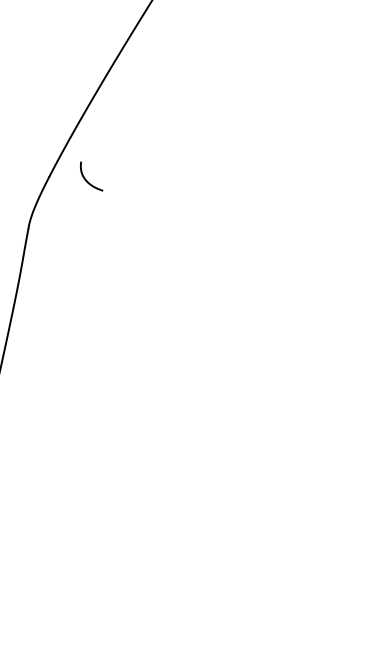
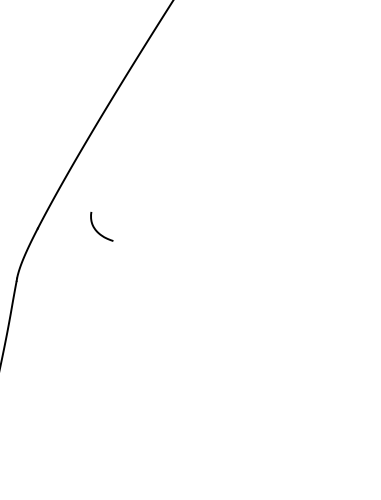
curve: (87, 180) -> (97, 230), moved

